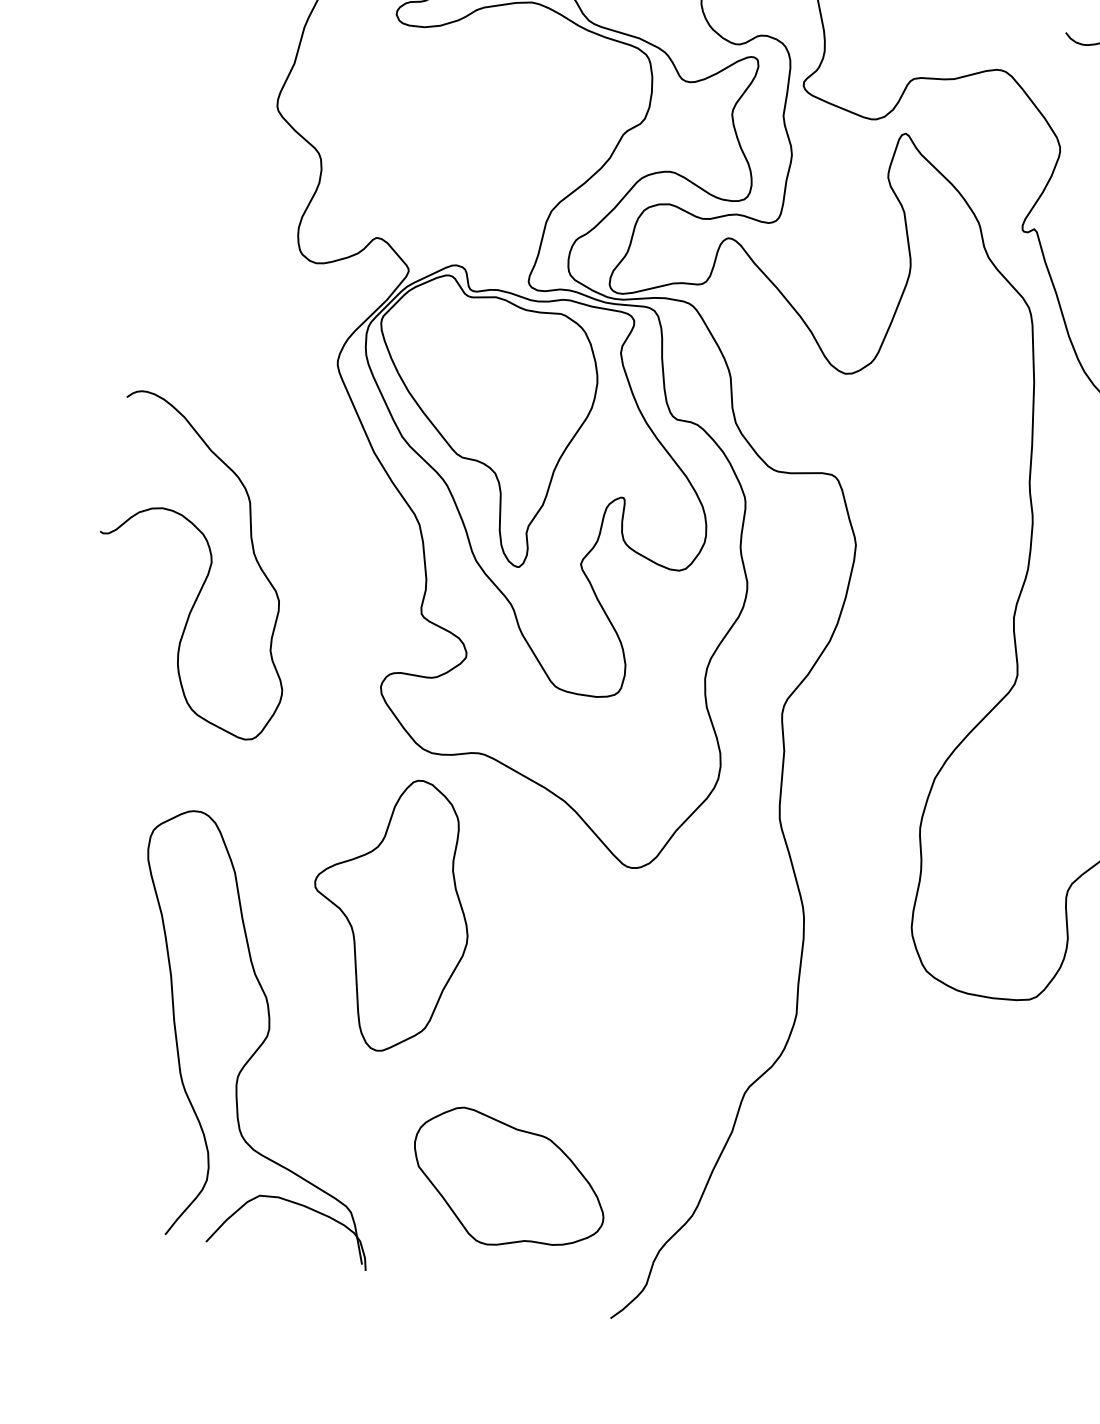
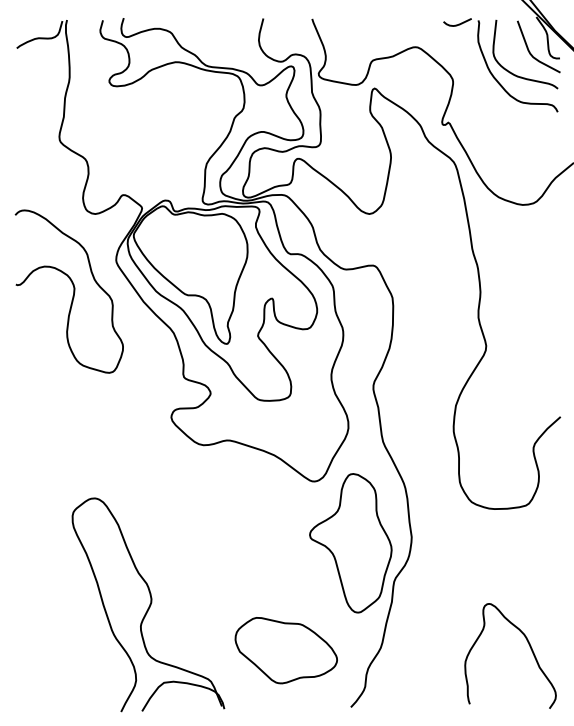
curve: (208, 568) -> (73, 291), moved
part: (390, 914) -> (350, 543), moved
curve: (980, 1279) -> (530, 649), added

